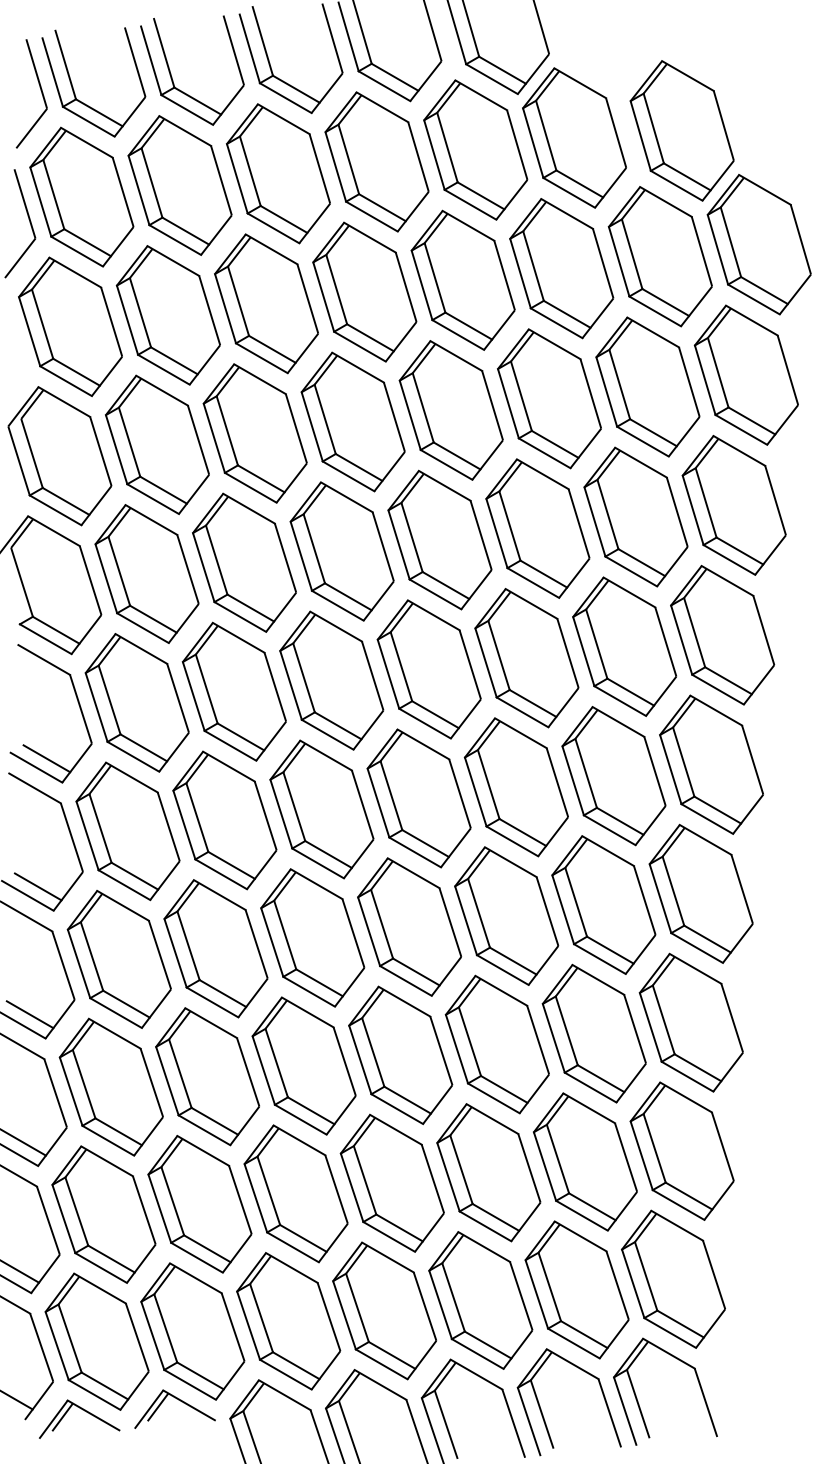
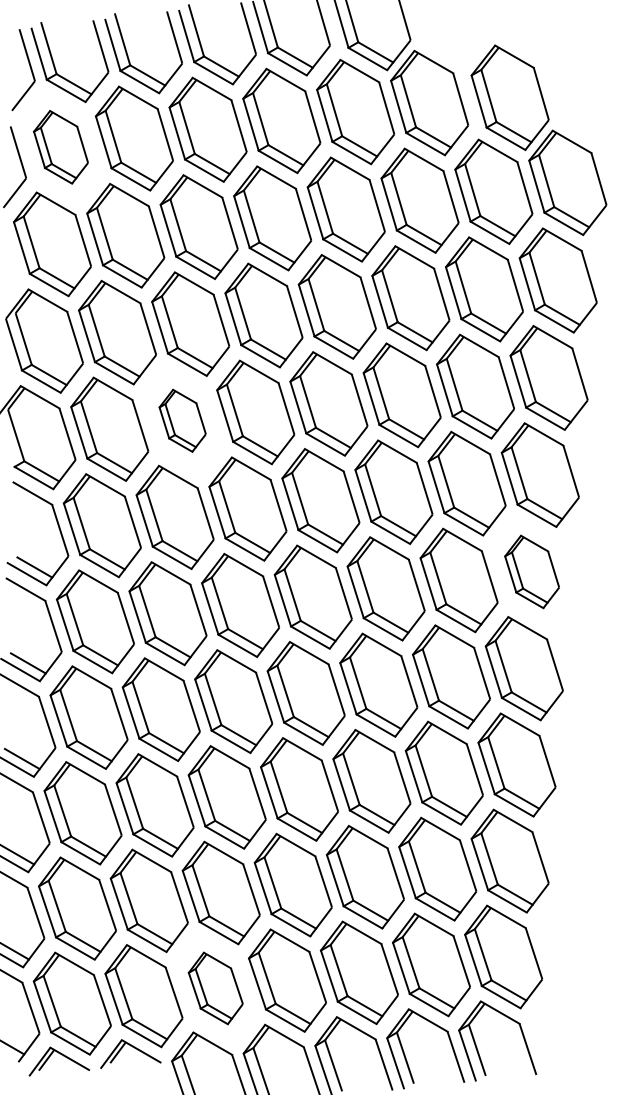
part: (81, 196) -> (60, 146), size x0.7
part: (244, 562) -> (182, 420), size x0.6
part: (711, 764) -> (532, 571), size x0.7
part: (288, 1321) -> (215, 988), size x0.7

